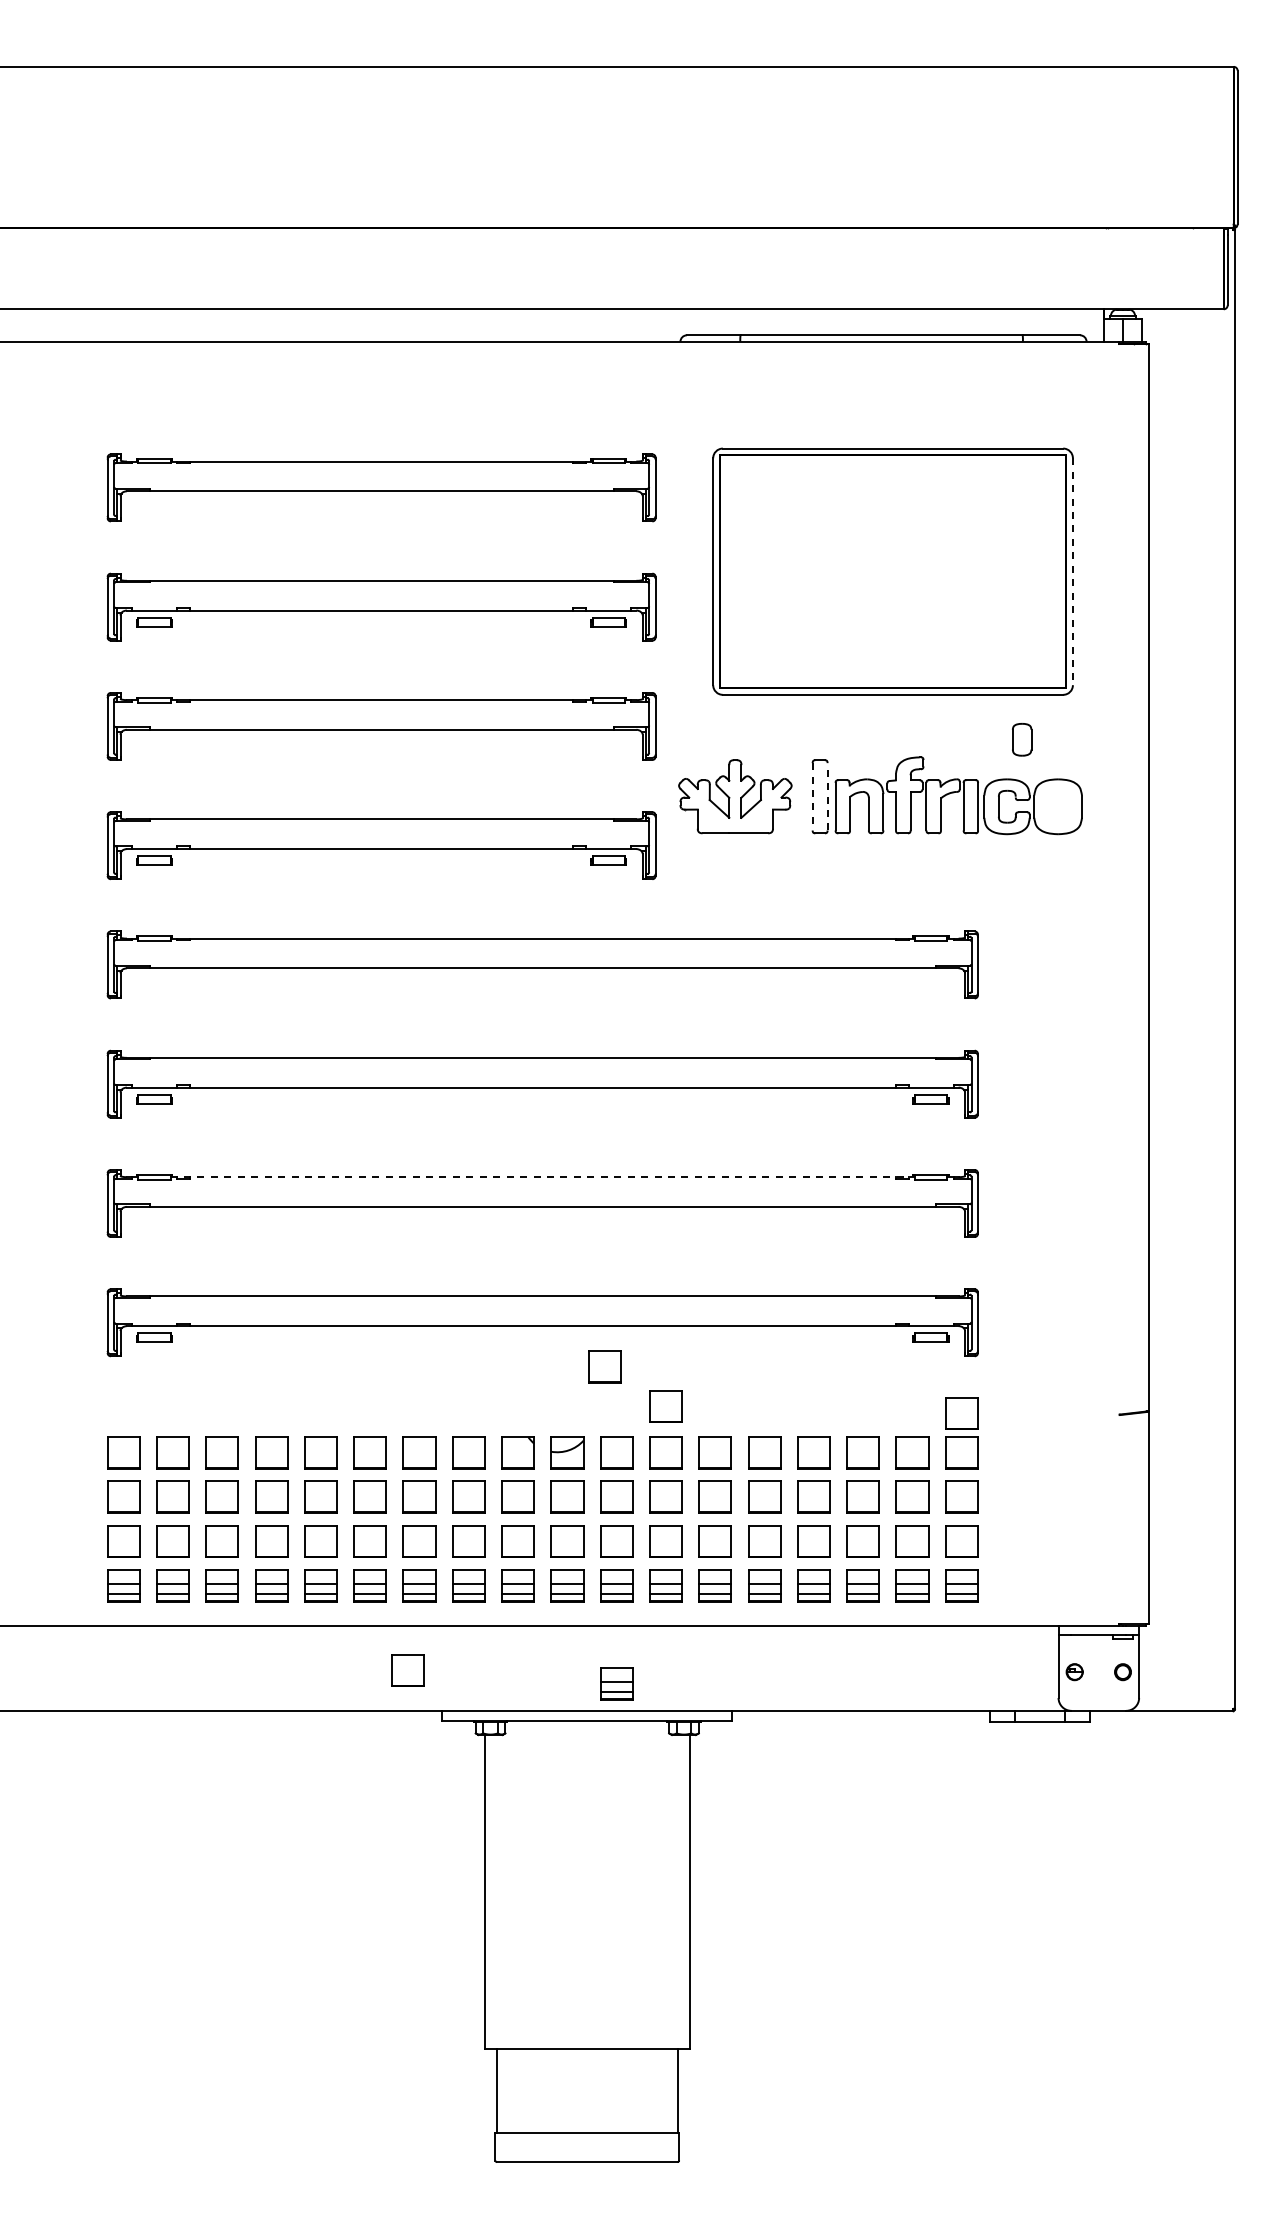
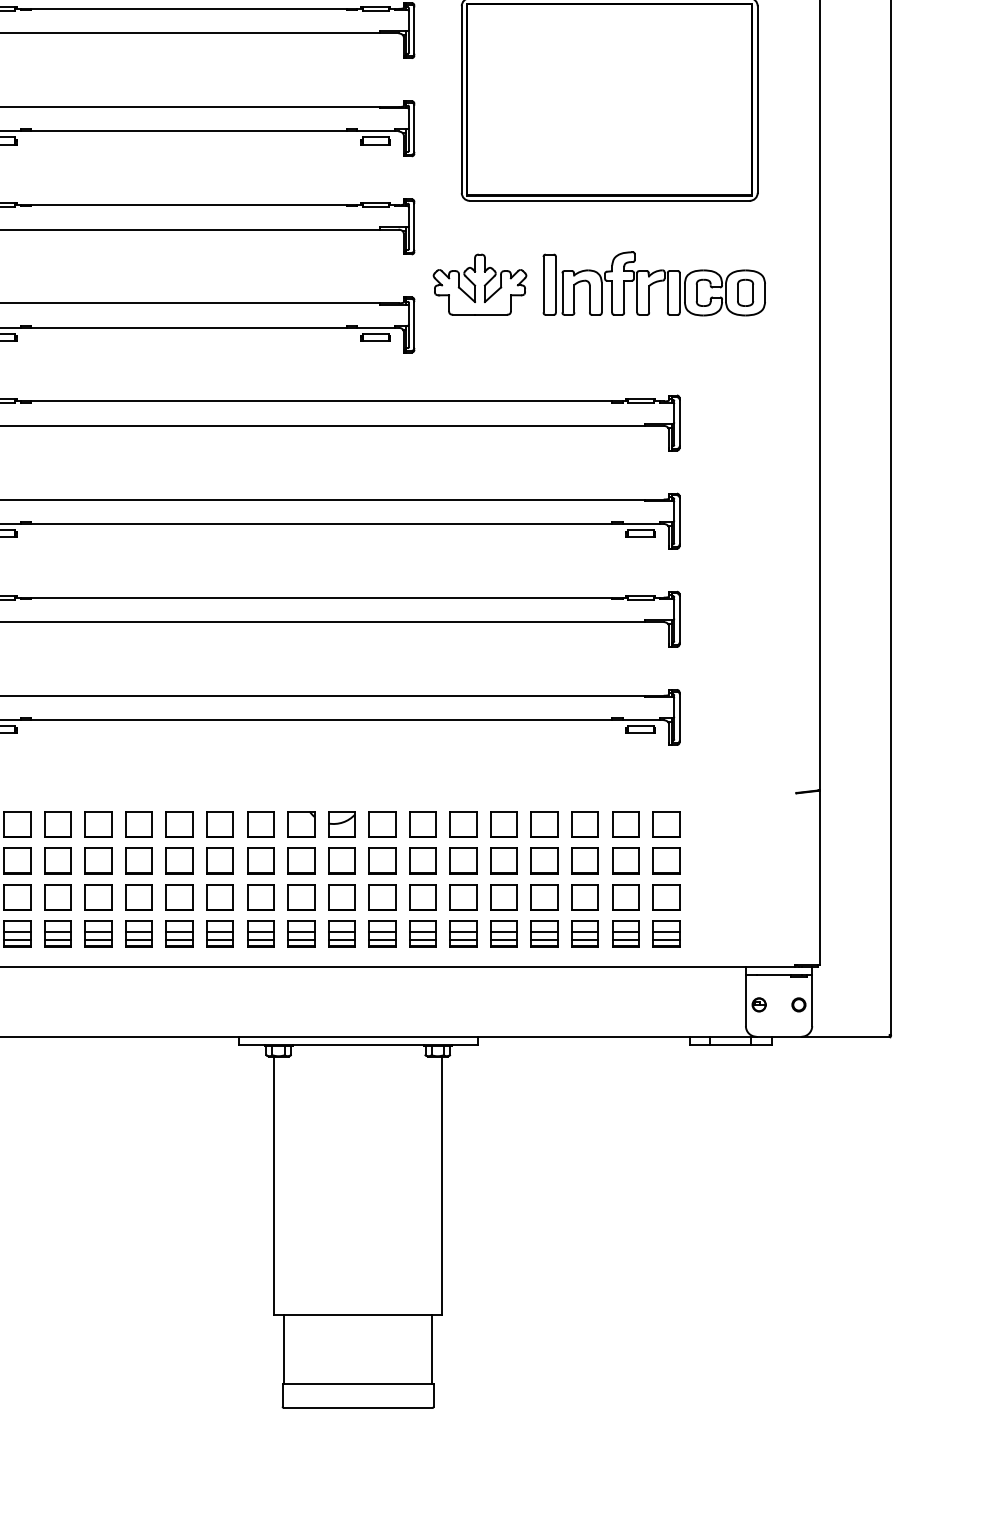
line: (1072, 572) -> (757, 100), dashed -> solid
part: (1022, 739) -> (745, 292), moved
line: (812, 796) -> (543, 284), dashed -> solid
line: (827, 796) -> (555, 284), dashed -> solid
line: (543, 1177) -> (322, 597), dashed -> solid
part: (604, 1366) -> (372, 753), removed
part: (665, 1406) -> (422, 786), removed
part: (961, 1413) -> (666, 792), removed
part: (407, 1670) -> (210, 1003), removed
part: (616, 1683) -> (382, 1014), removed

